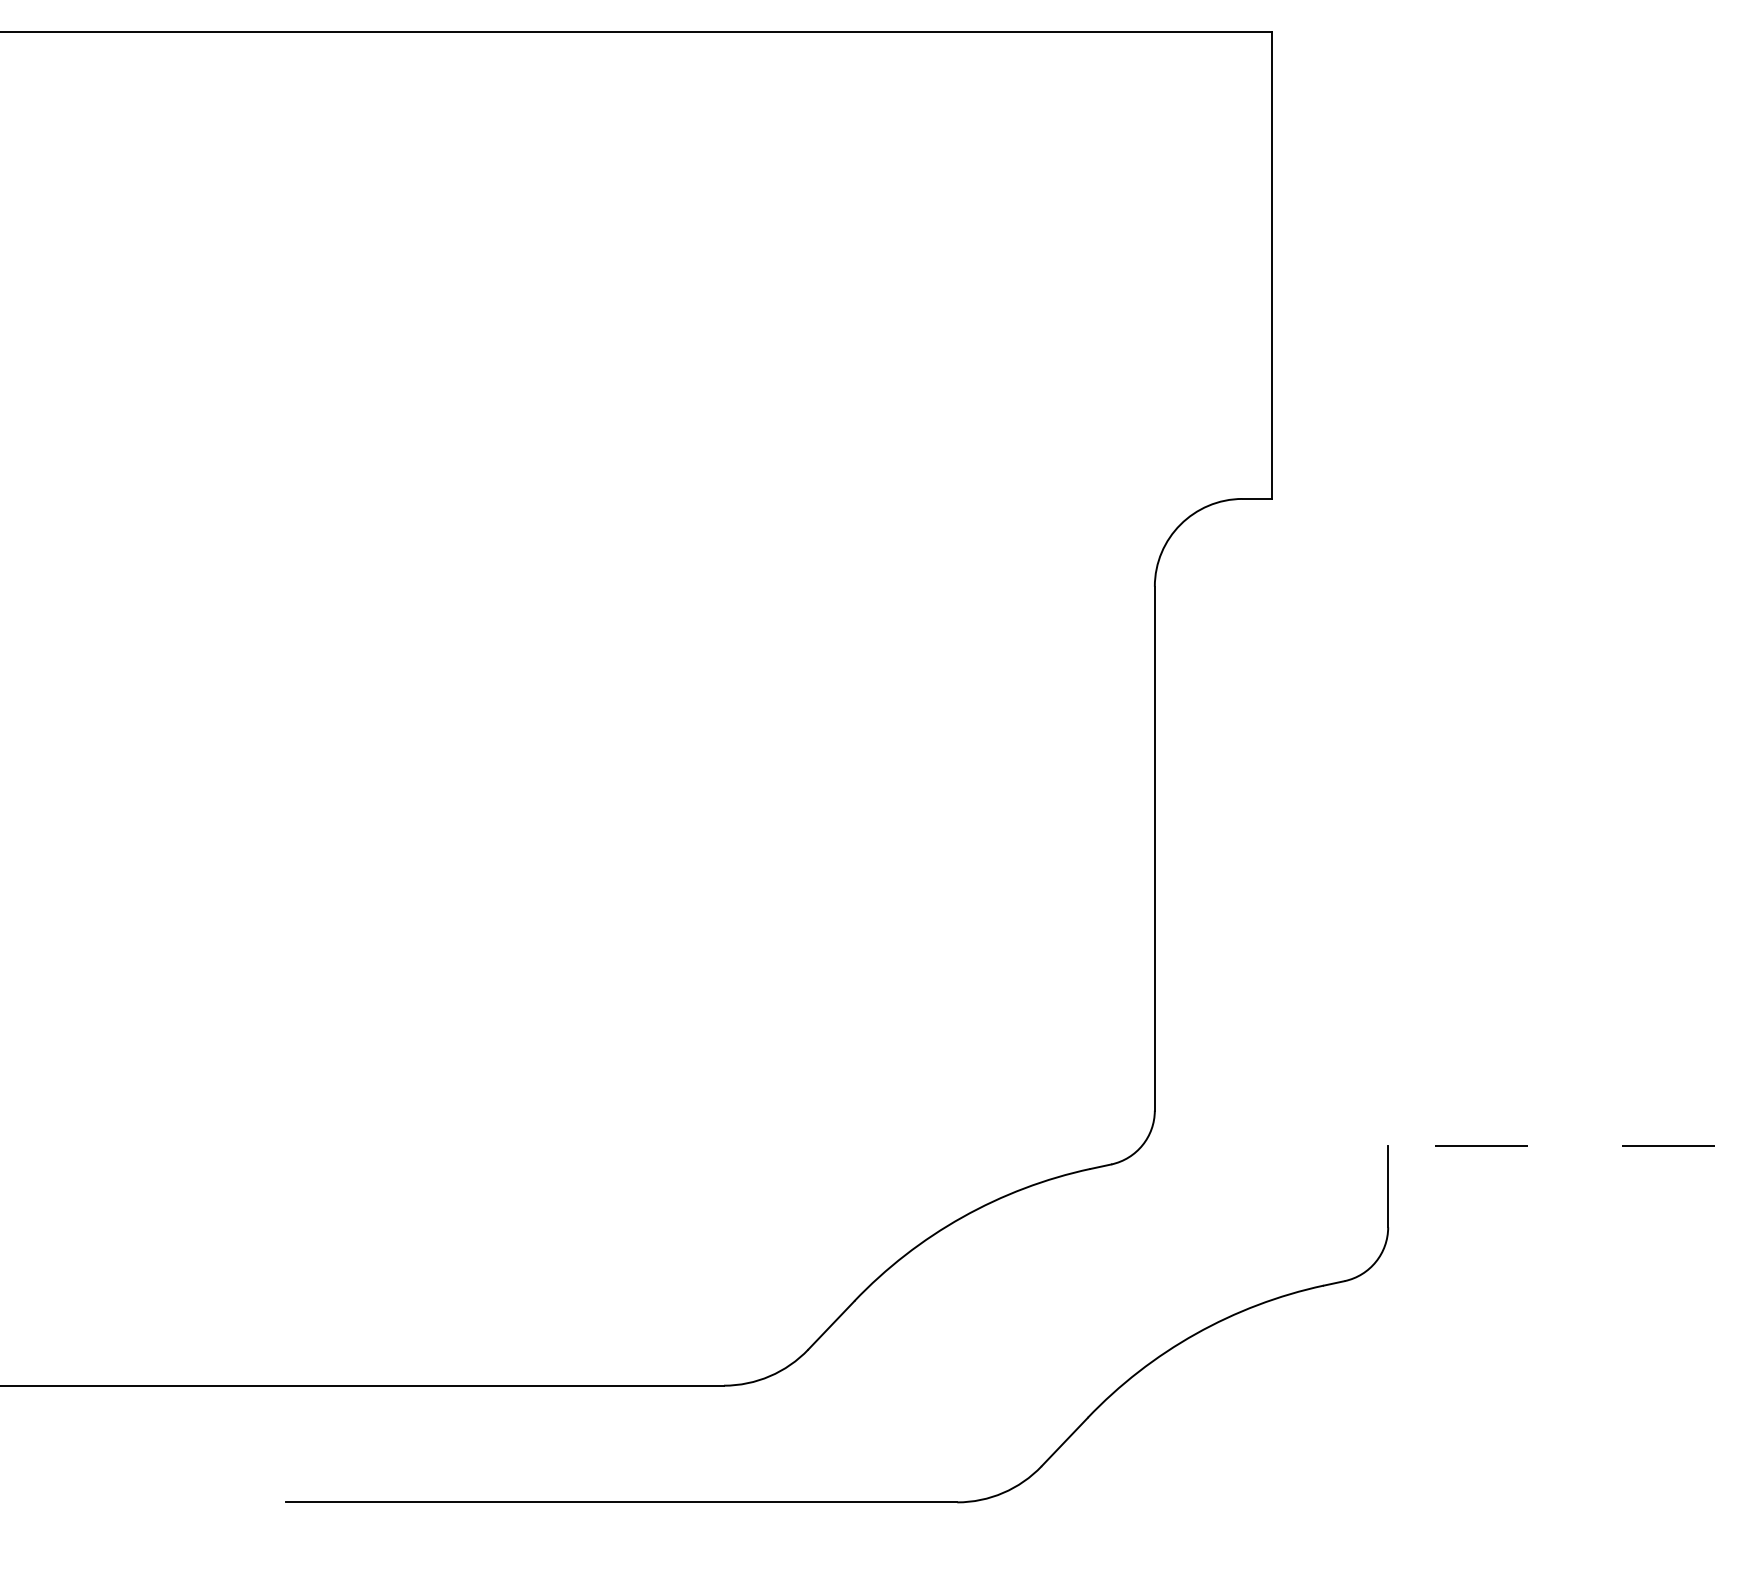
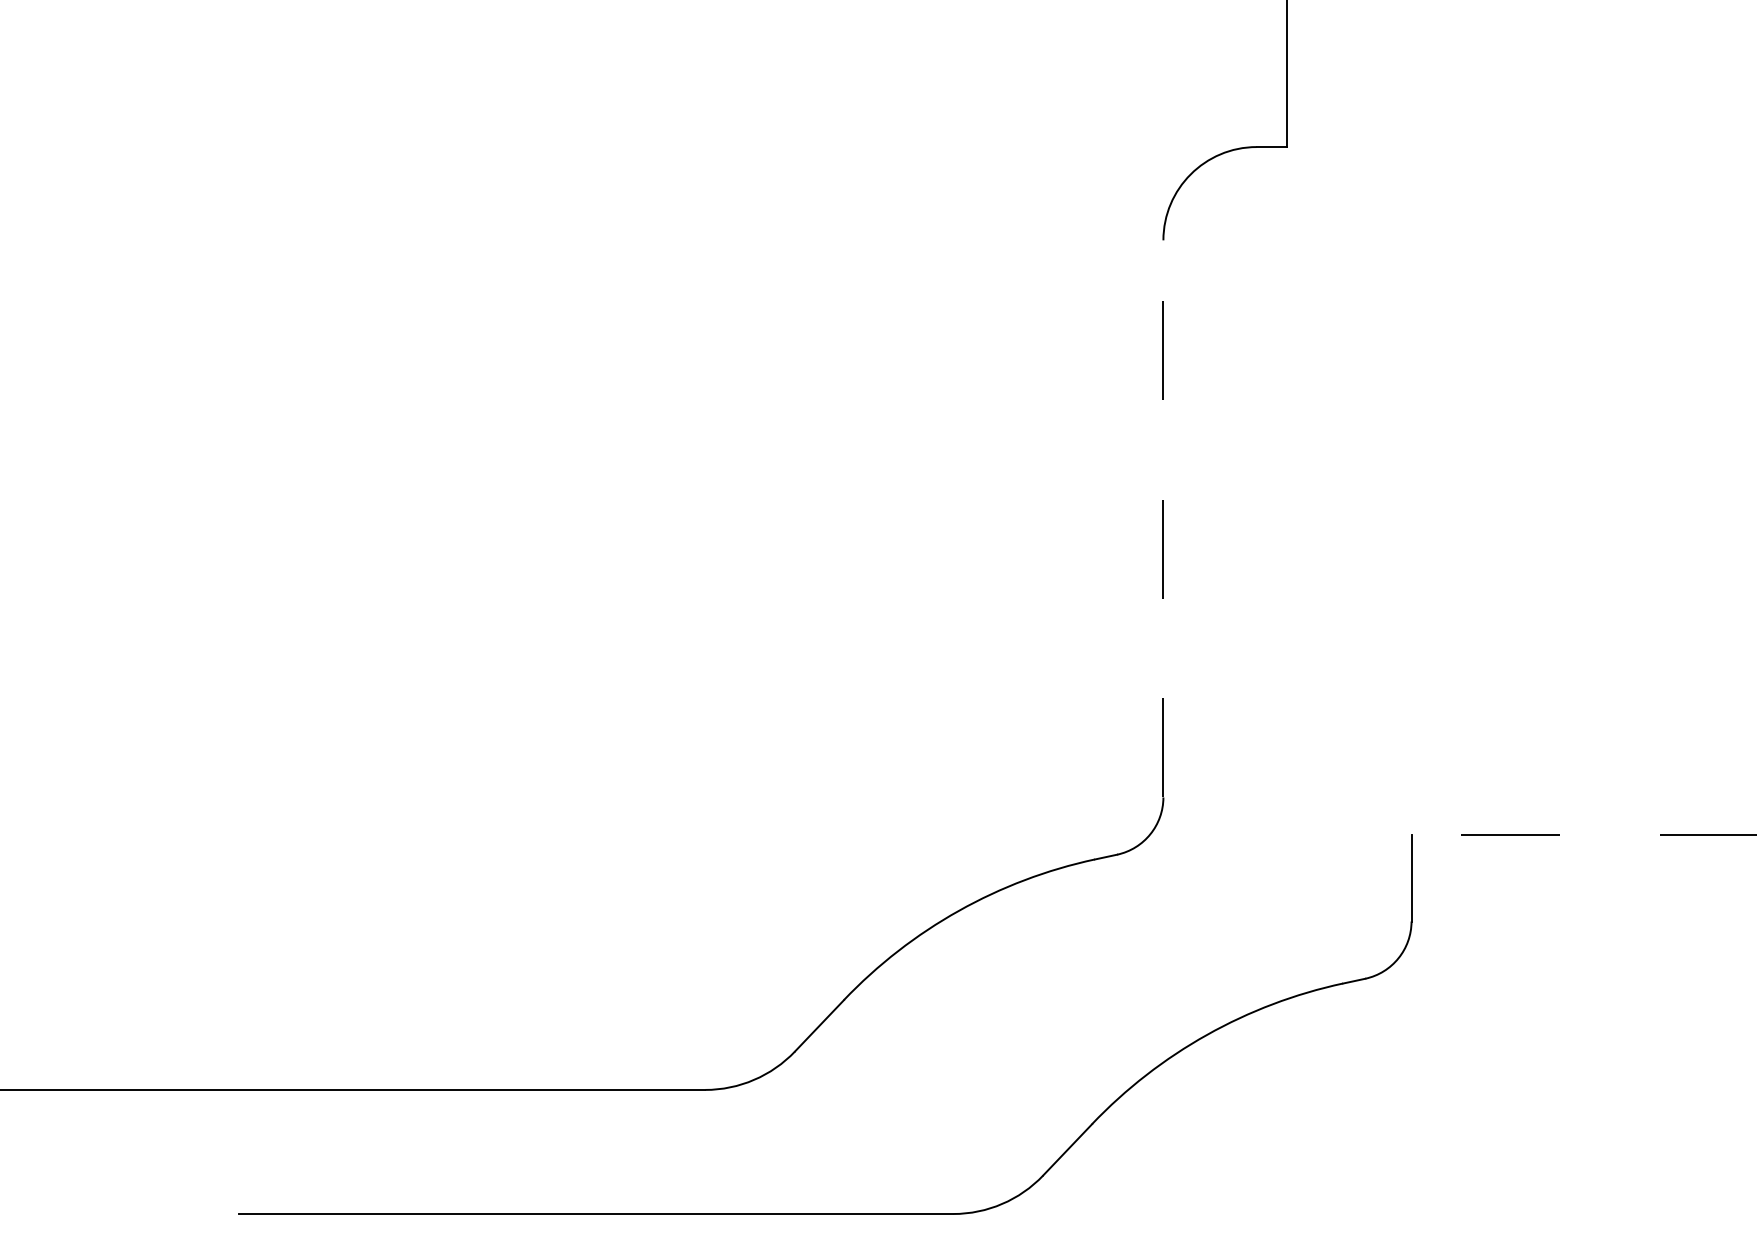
line: (1154, 848) -> (1163, 518), solid -> dashed

